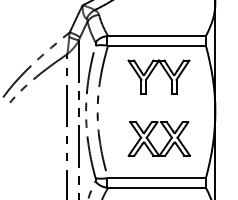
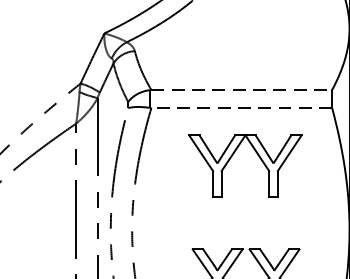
line: (157, 36) -> (242, 90), solid -> dashed
line: (157, 45) -> (242, 107), solid -> dashed

